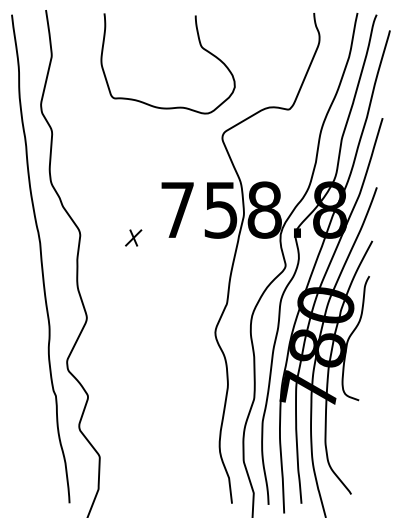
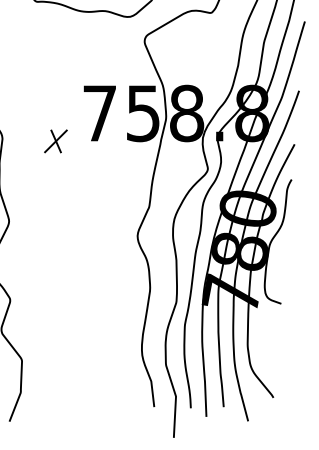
part: (133, 237) -> (55, 140), size x1.43

